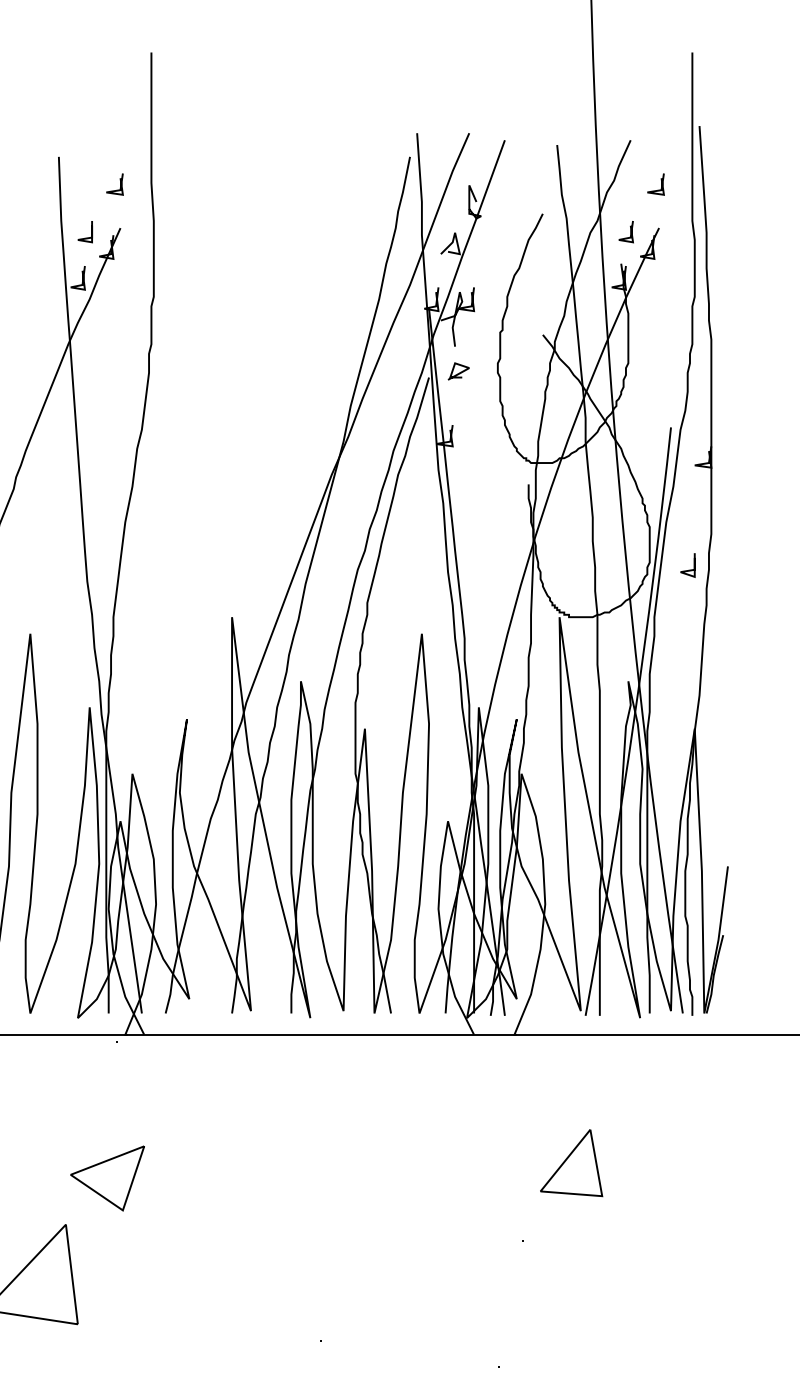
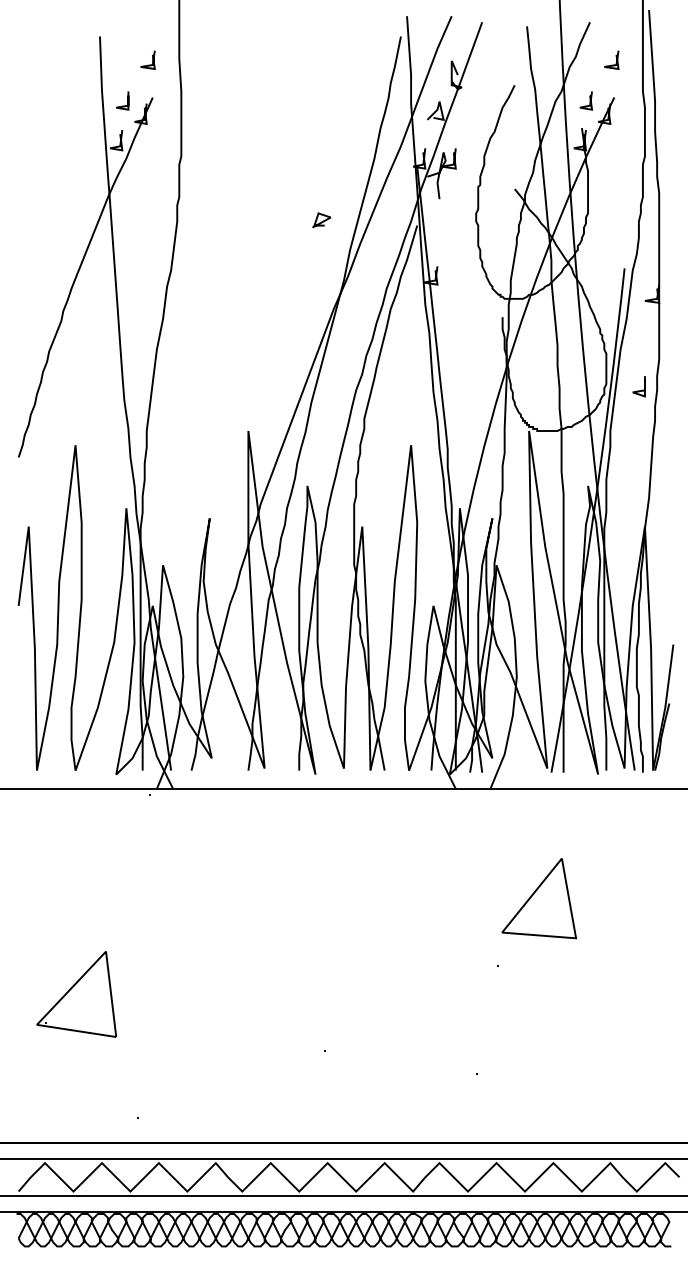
line: (458, 372) -> (321, 221), moved
part: (571, 1163) -> (539, 899), size x1.4
part: (107, 1177) -> (141, 911), removed

